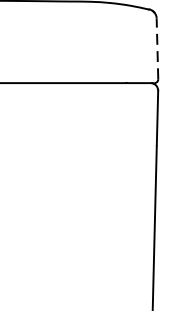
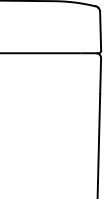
line: (157, 47) -> (100, 30), dashed -> solid

